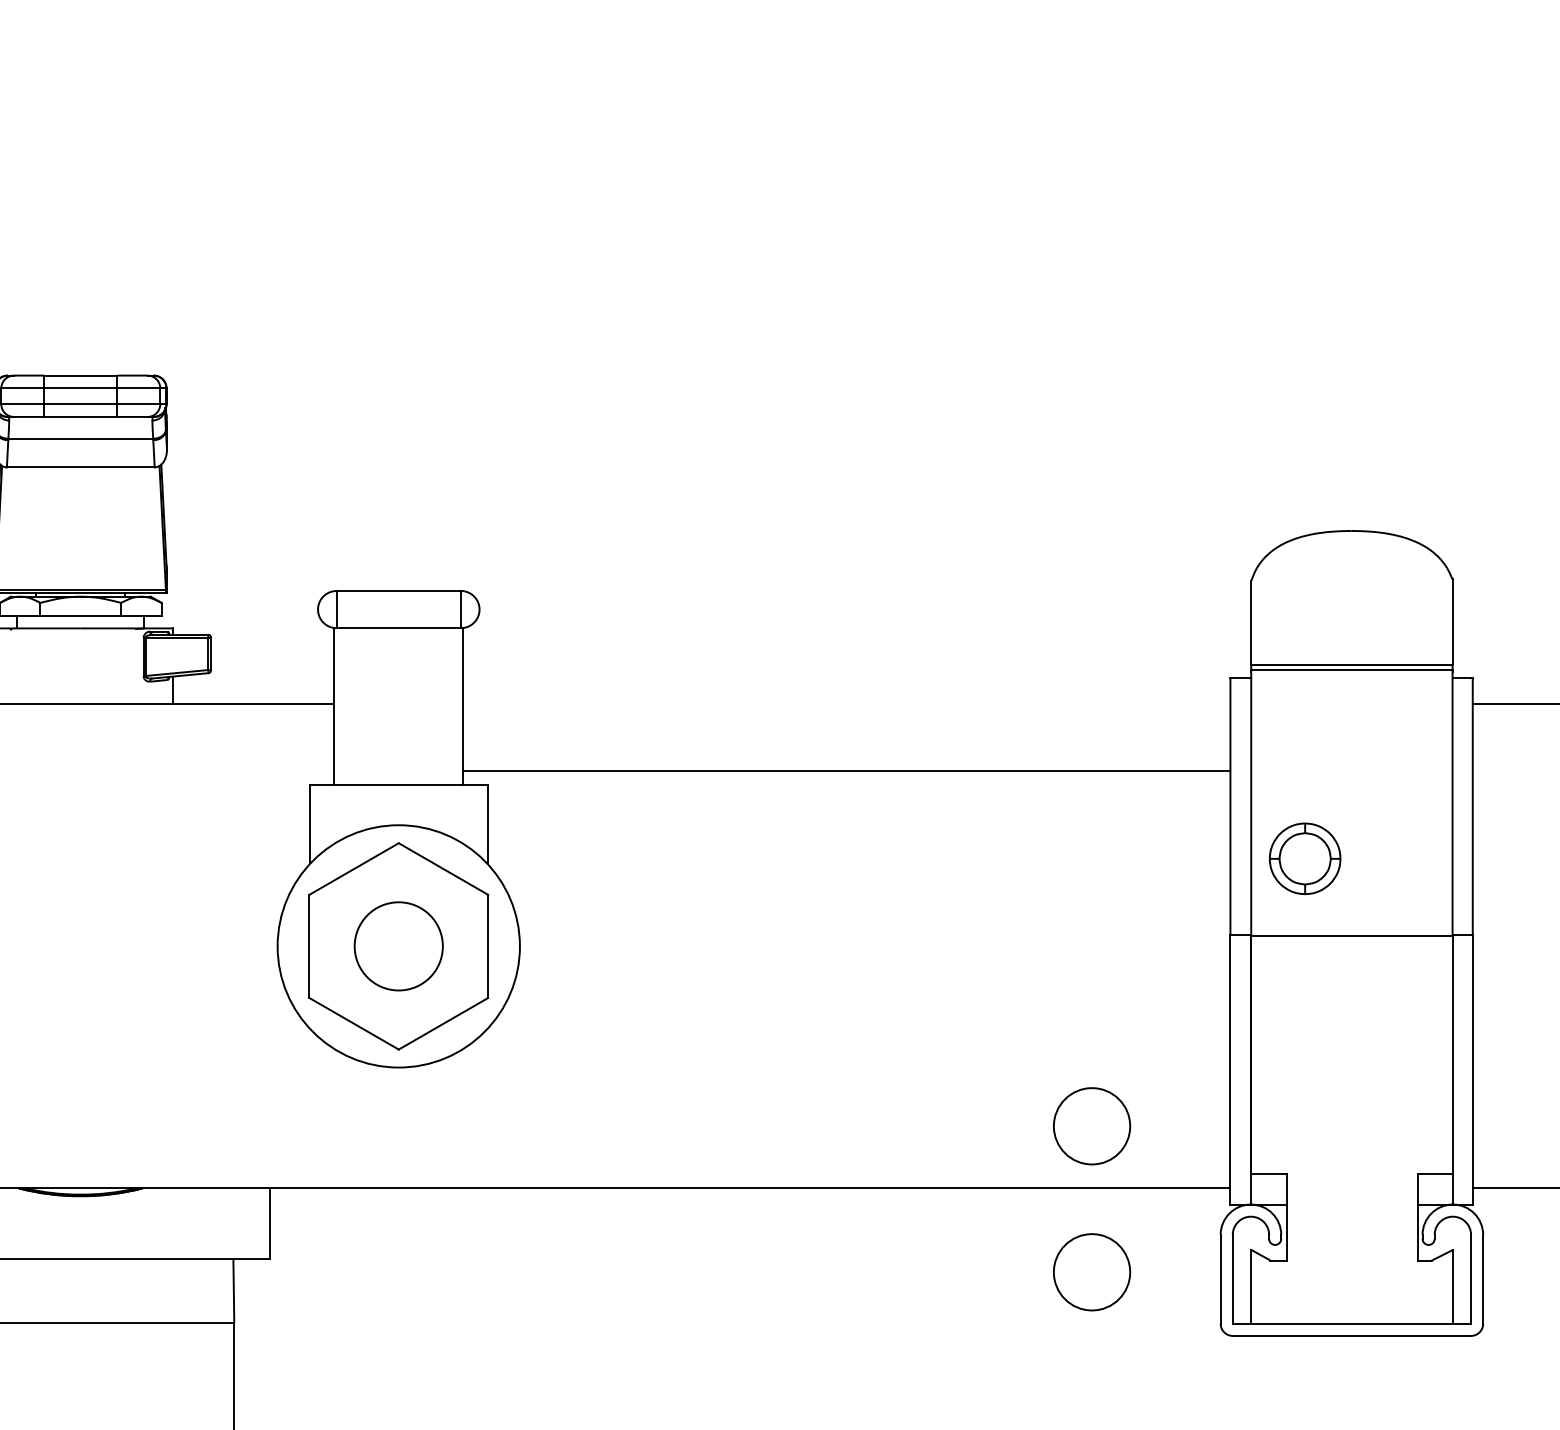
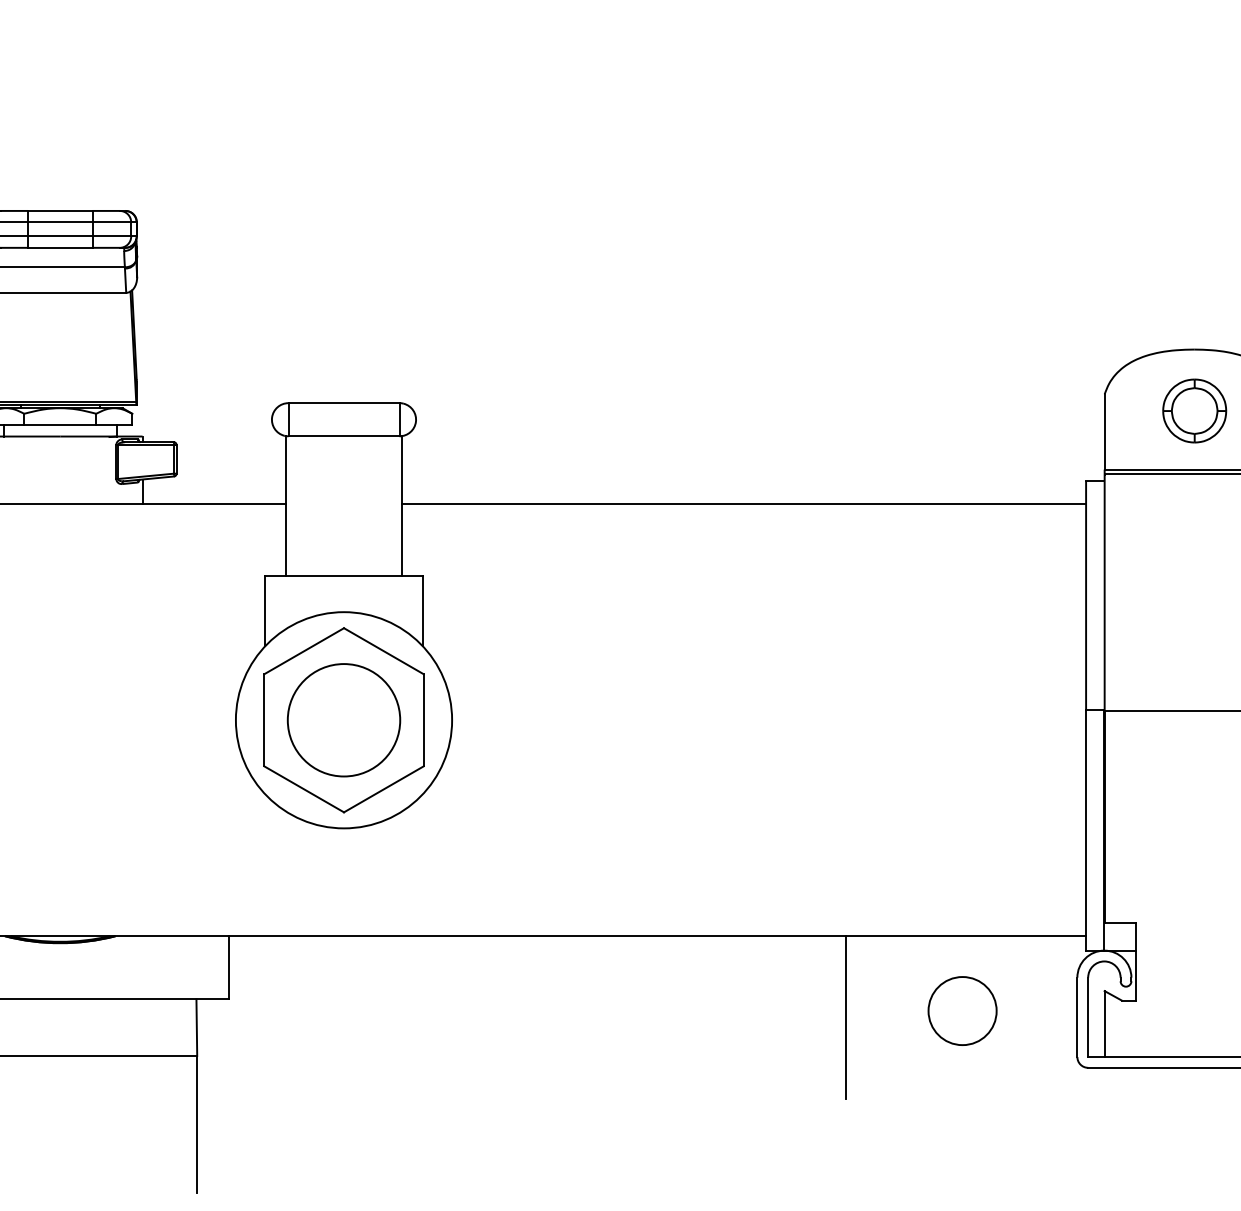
line: (846, 771) -> (743, 504), moved
part: (1305, 858) -> (1195, 410), moved
circle: (398, 946) -> (343, 720), size x1.43
circle: (1092, 1126) -> (963, 880), removed
line: (961, 1279) -> (846, 1017), added

